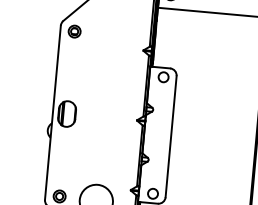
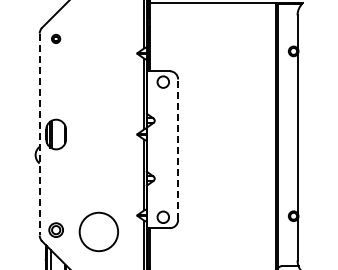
part: (74, 31) -> (55, 38), size x0.6
line: (52, 112) -> (39, 134), solid -> dashed
line: (171, 136) -> (178, 149), solid -> dashed

